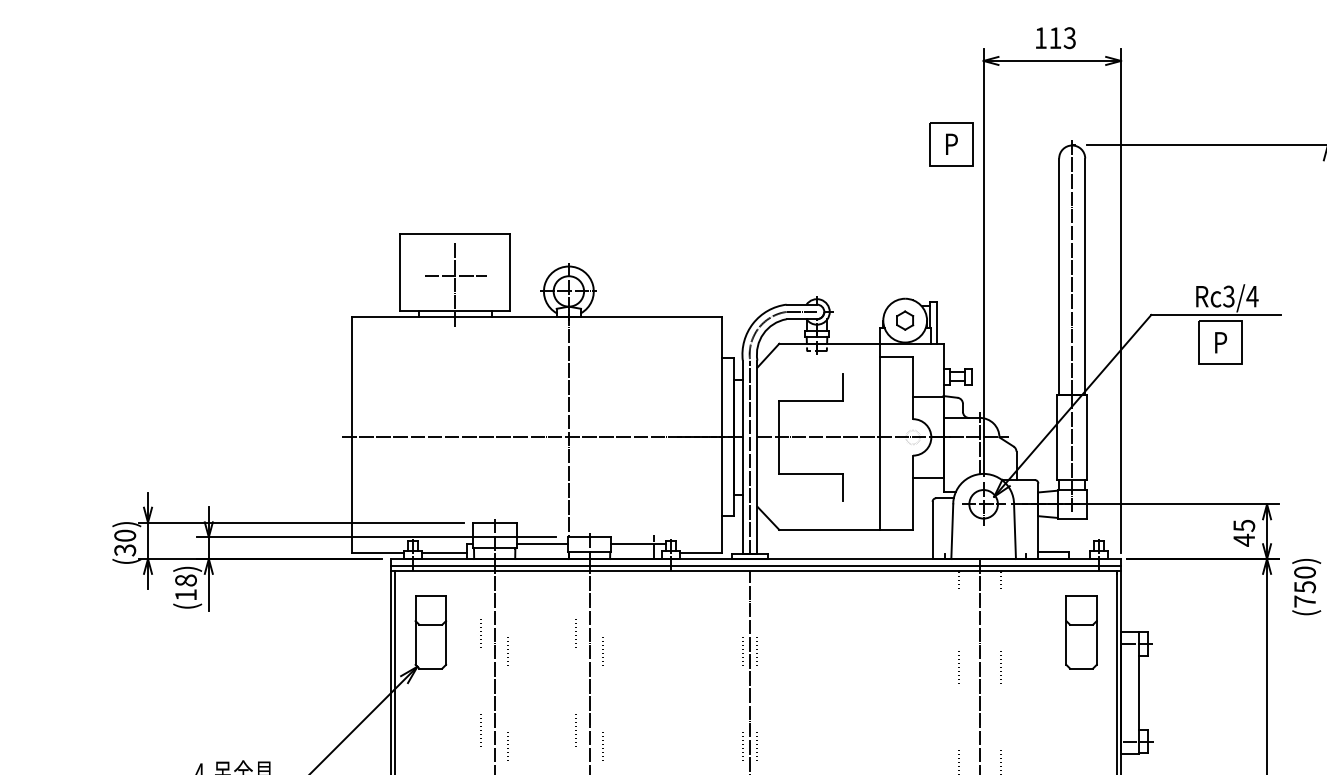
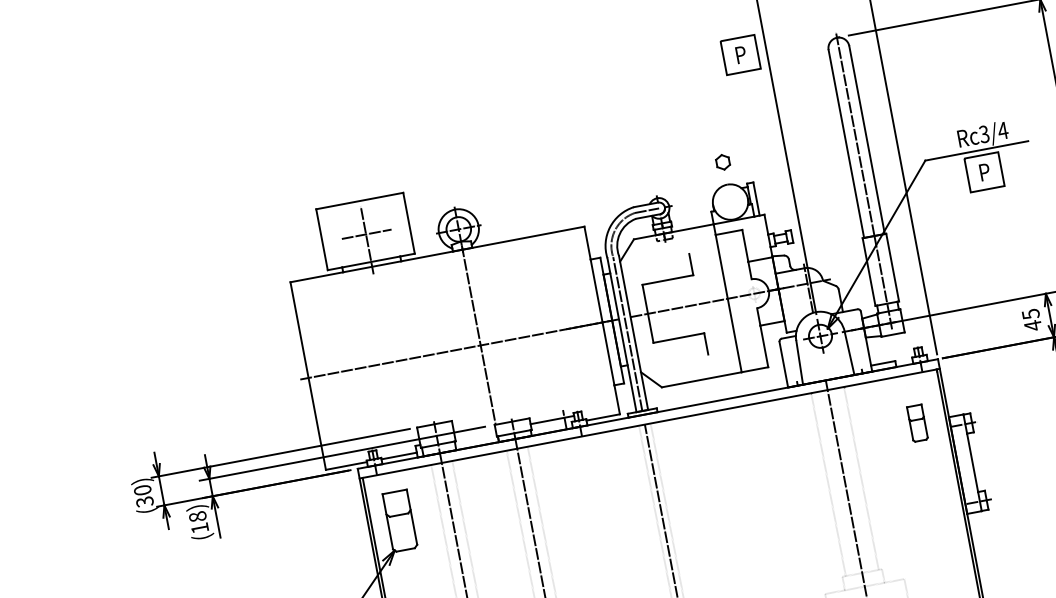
part: (905, 320) -> (723, 162), moved
line: (541, 544) -> (475, 434), removed
line: (756, 566) -> (649, 419), removed
part: (1081, 632) -> (917, 423), size x0.6

